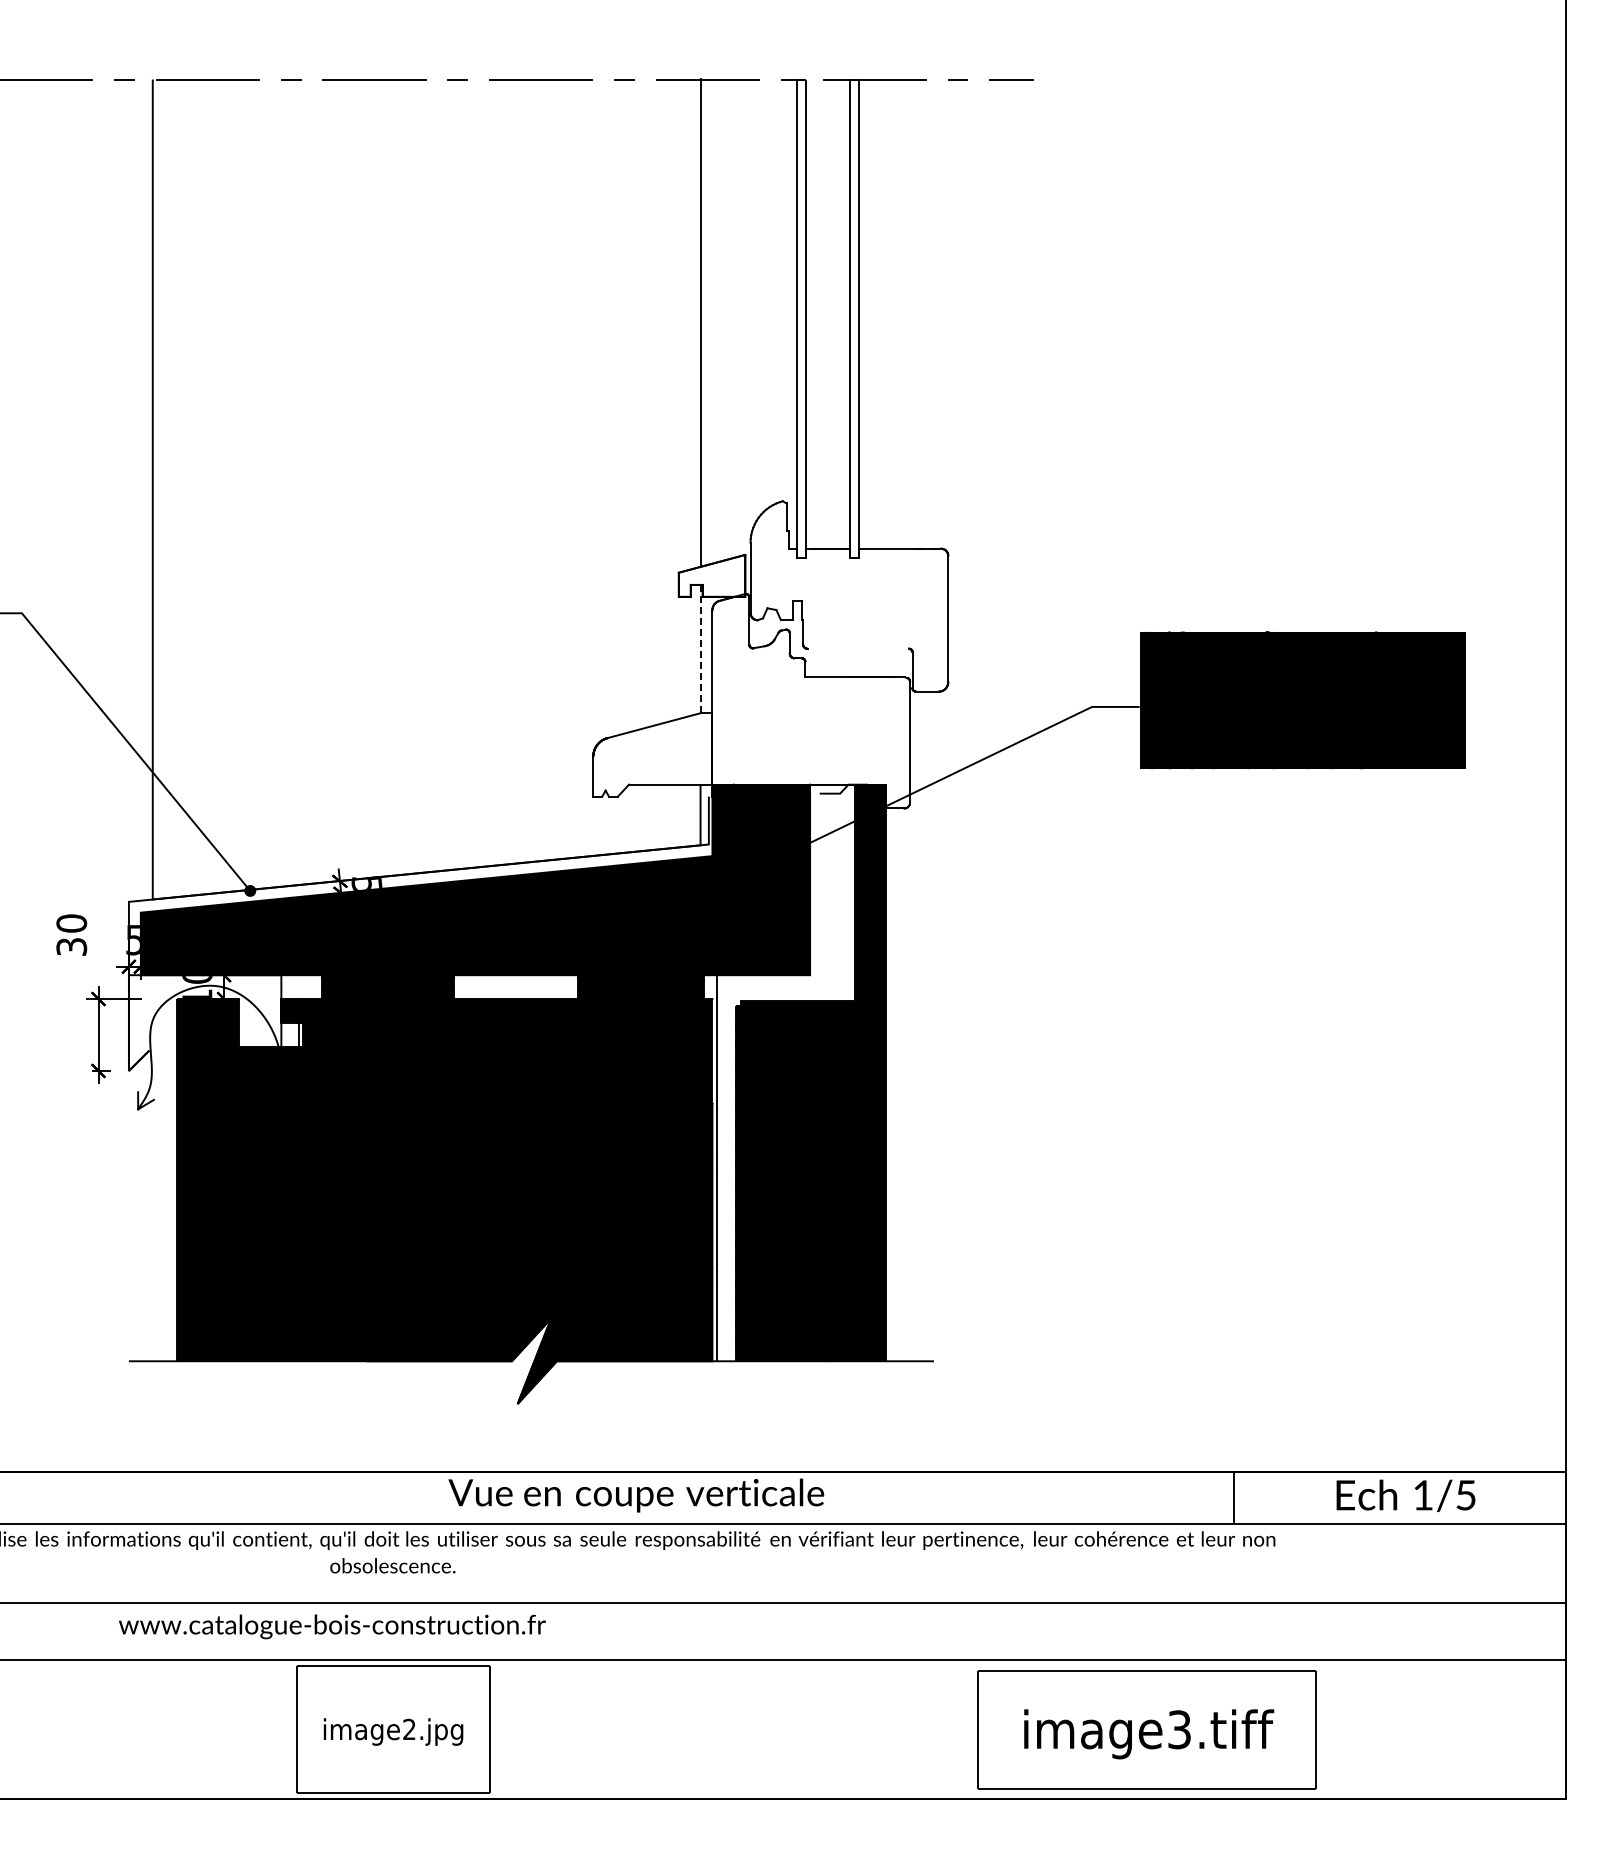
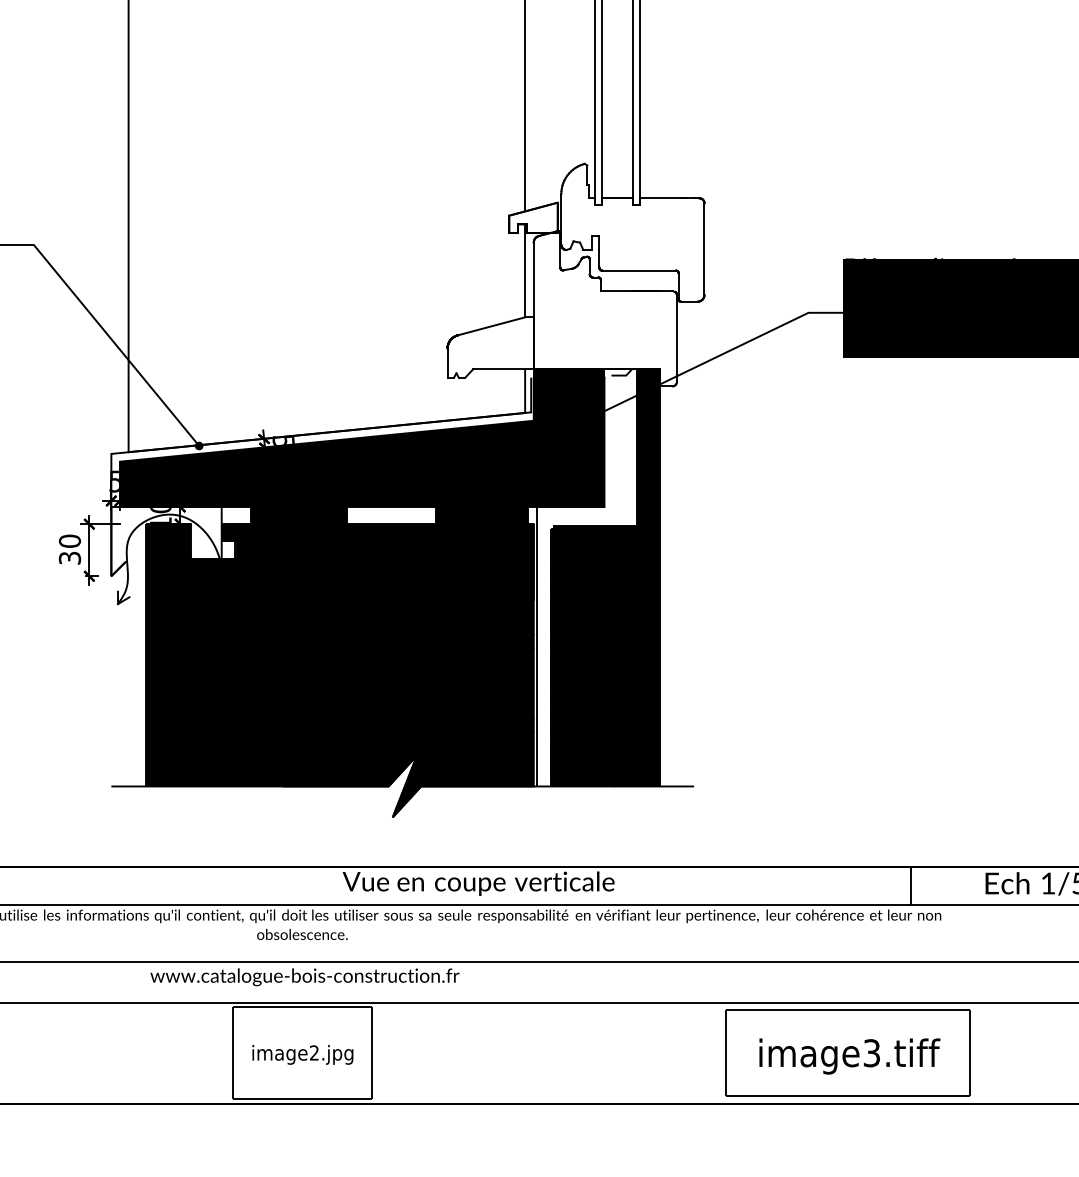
line: (858, 648) -> (639, 270), added
line: (700, 649) -> (525, 271), dashed -> solid
text: (71, 934) -> (69, 549), moved
text: (332, 1626) -> (305, 977), moved

